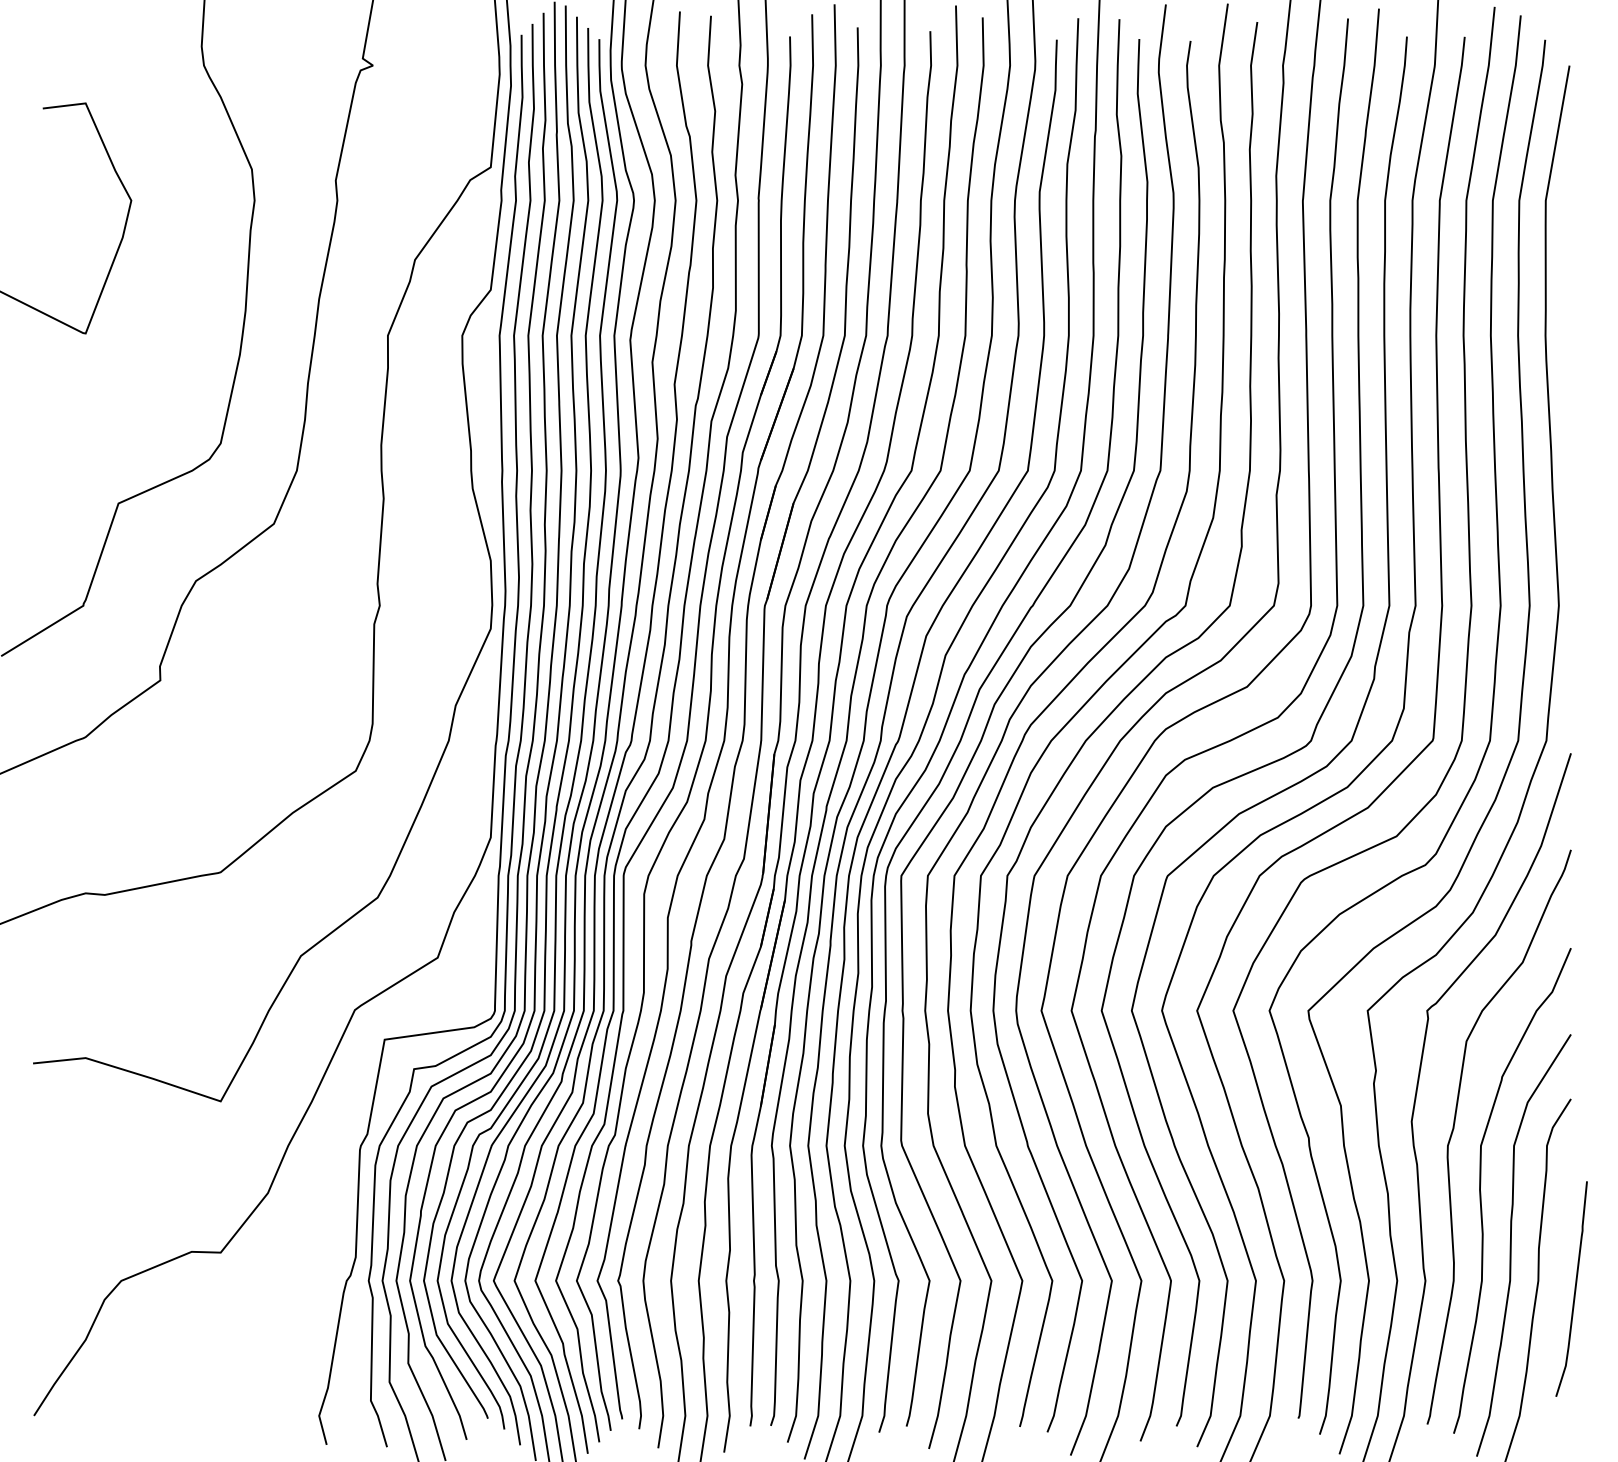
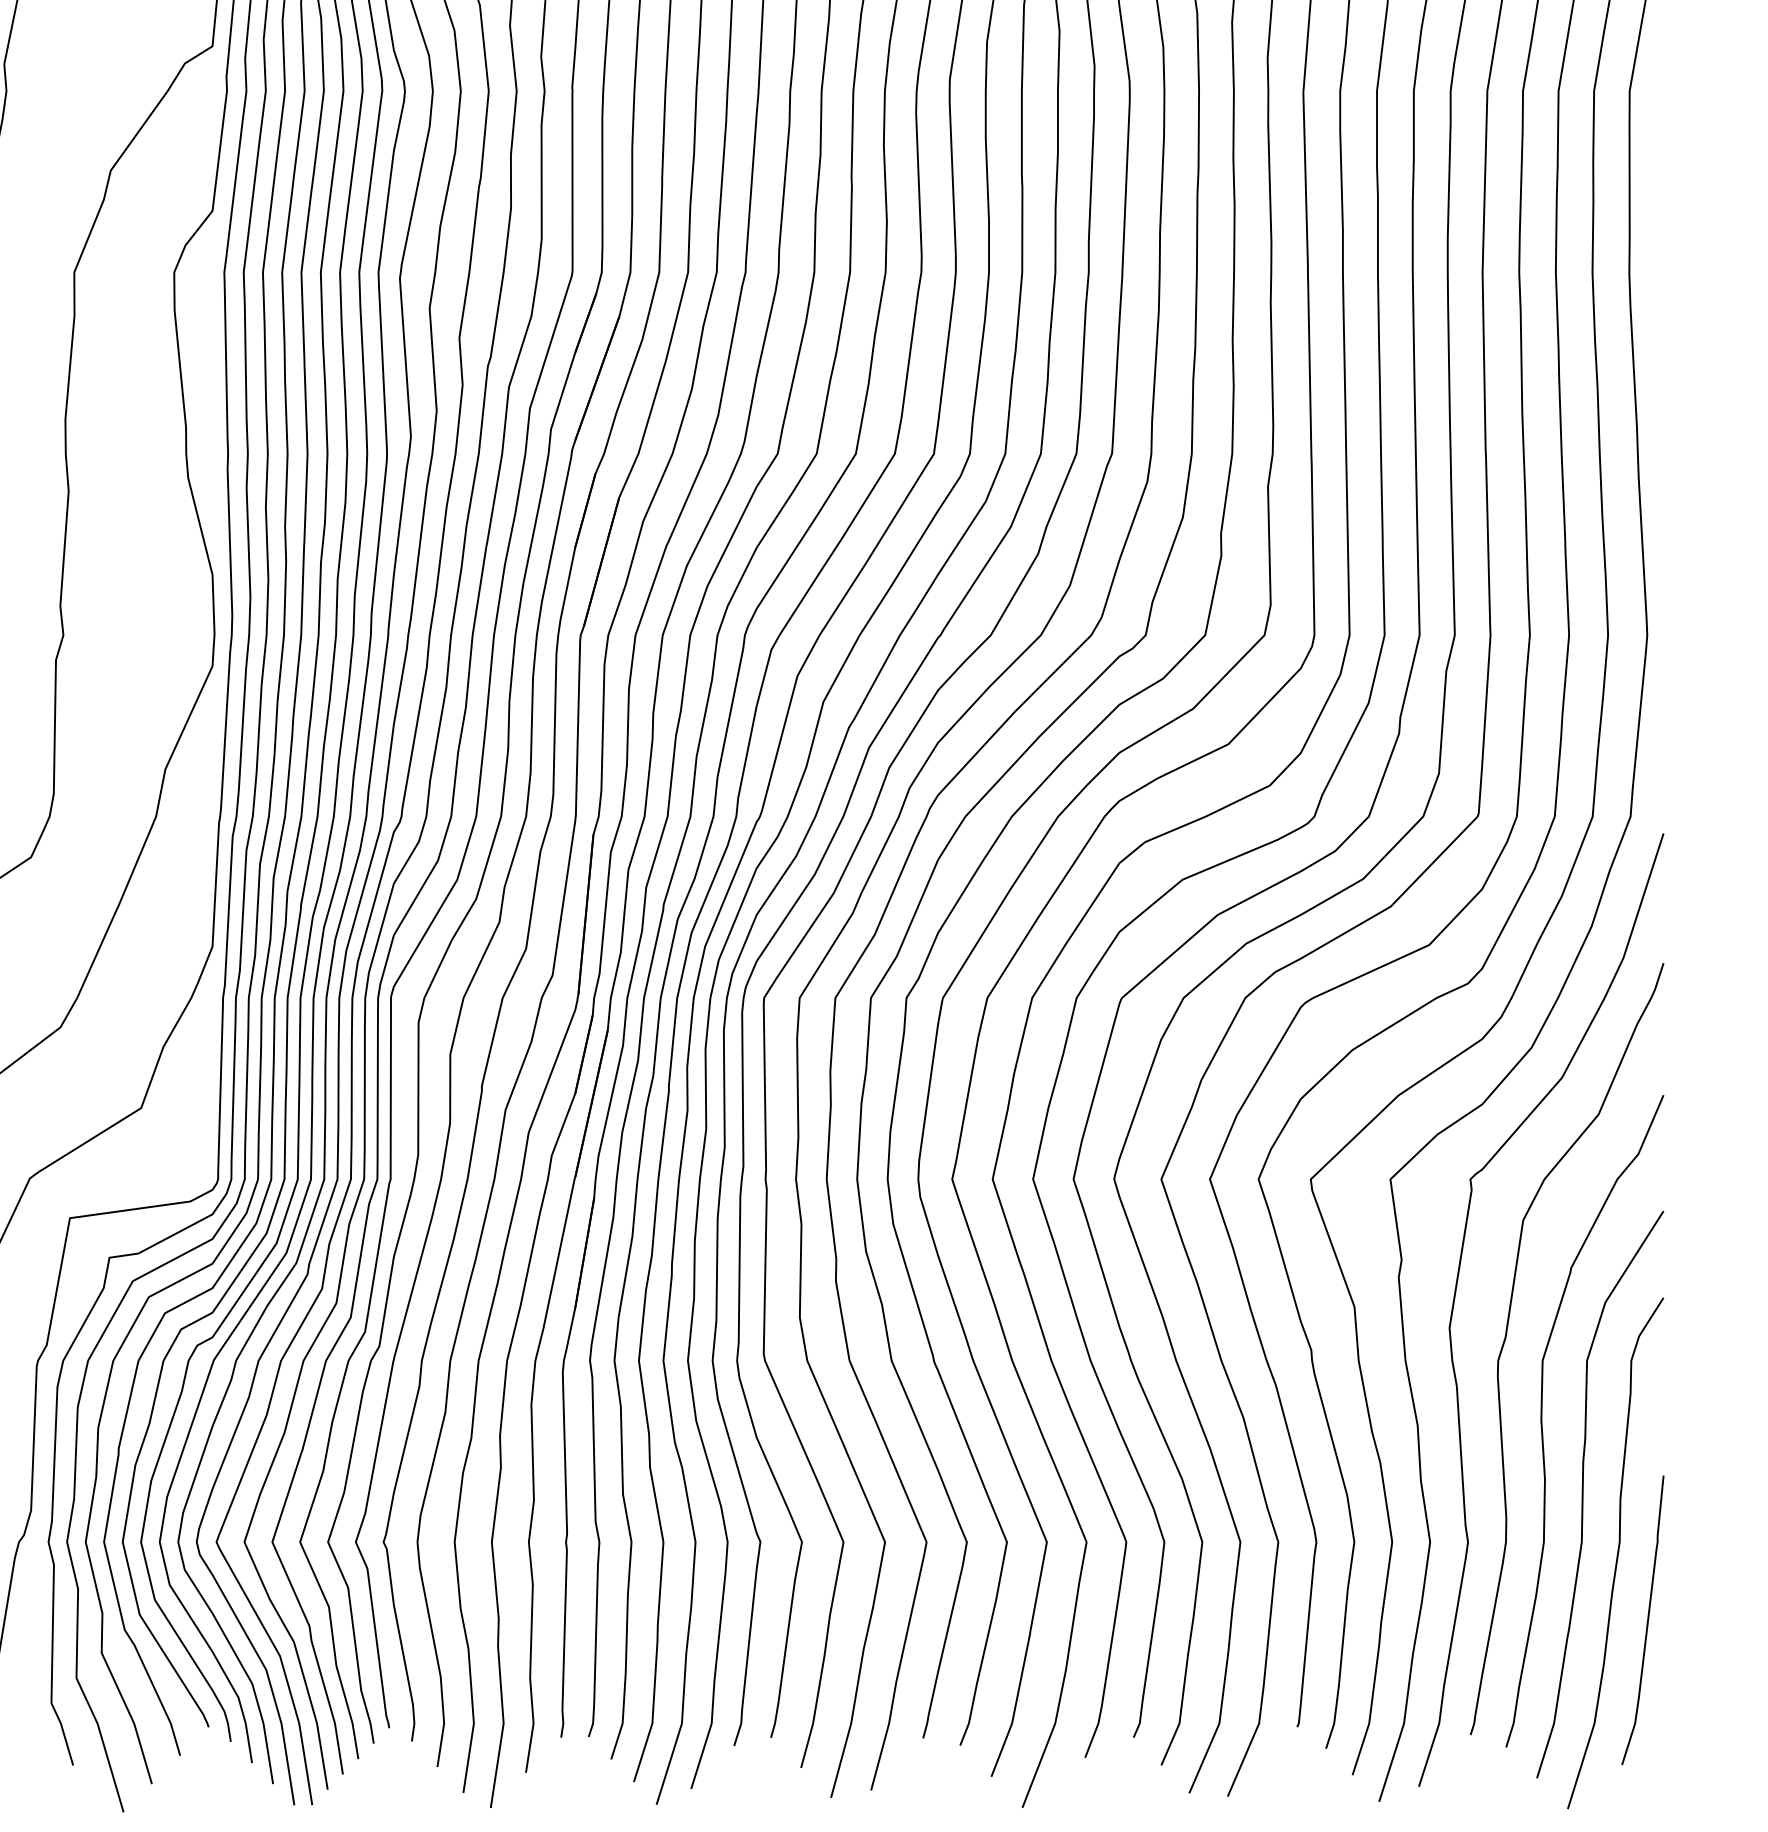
curve: (1574, 1288) -> (1646, 1619), moved

